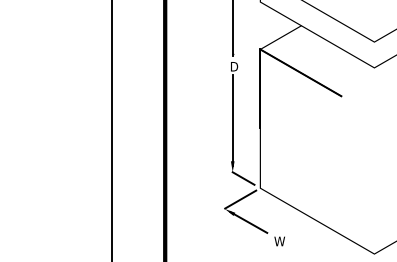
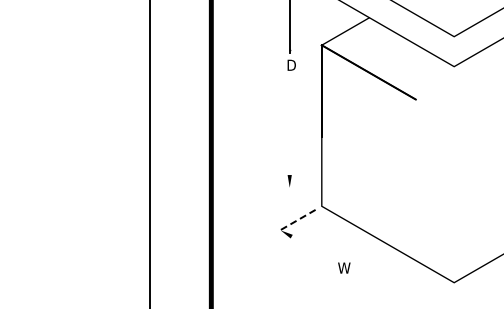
line: (232, 120) -> (289, 127), removed
line: (242, 178) -> (301, 194), removed
line: (240, 199) -> (298, 219), solid -> dashed
line: (248, 222) -> (307, 245), removed

